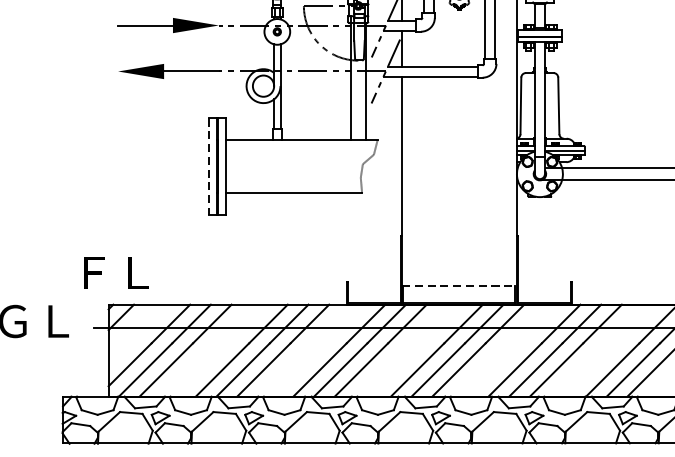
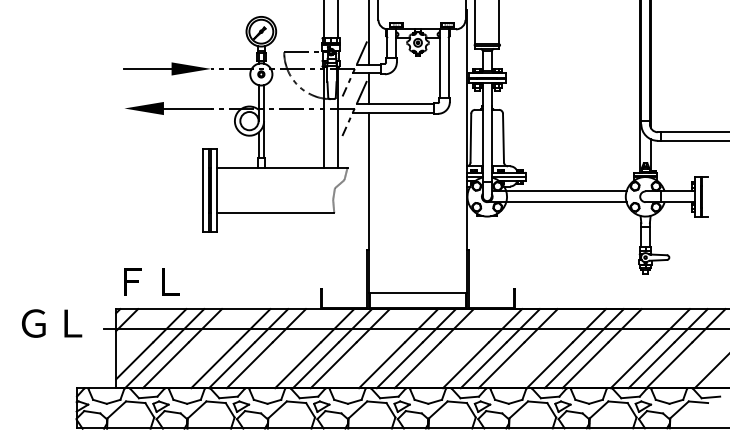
line: (208, 166) -> (202, 190), dashed -> solid
text: (115, 272) -> (151, 281), moved
line: (460, 286) -> (418, 293), dashed -> solid

